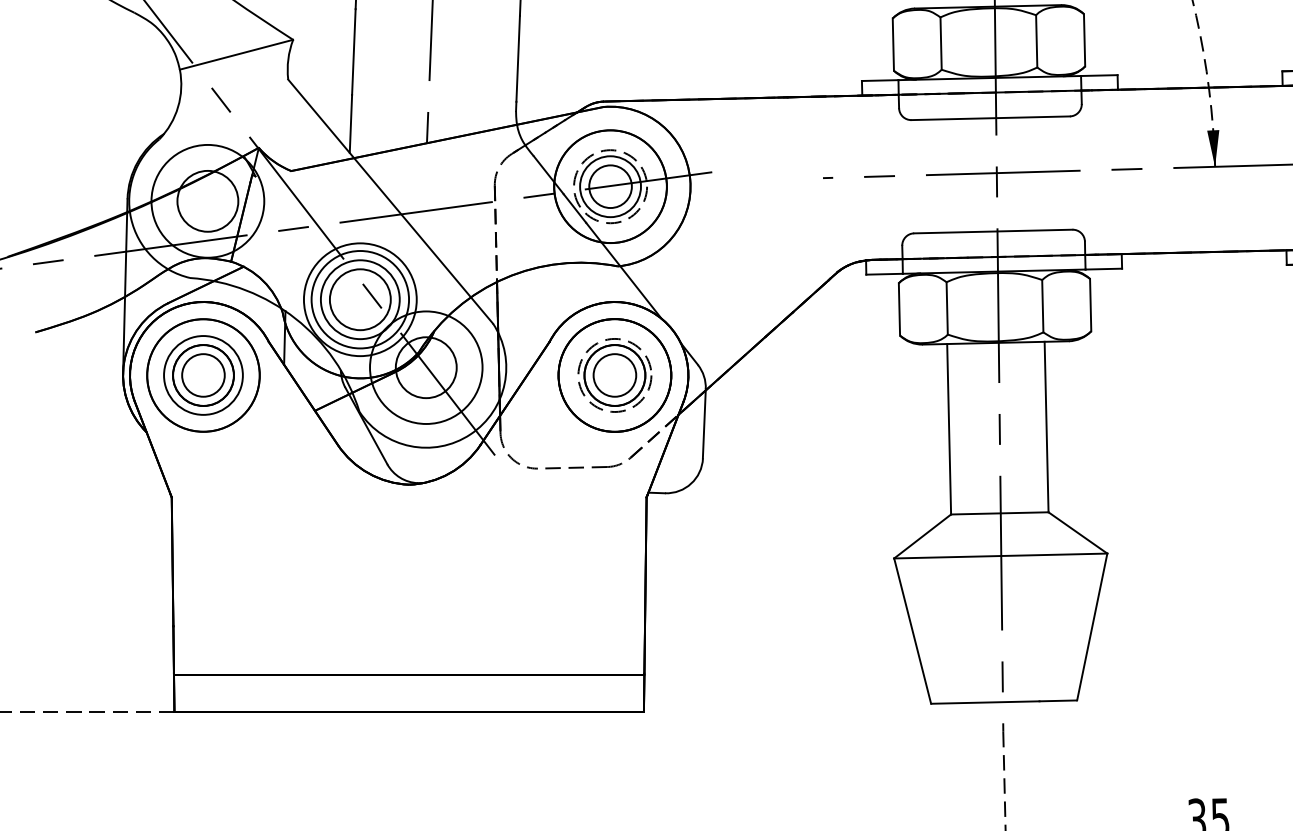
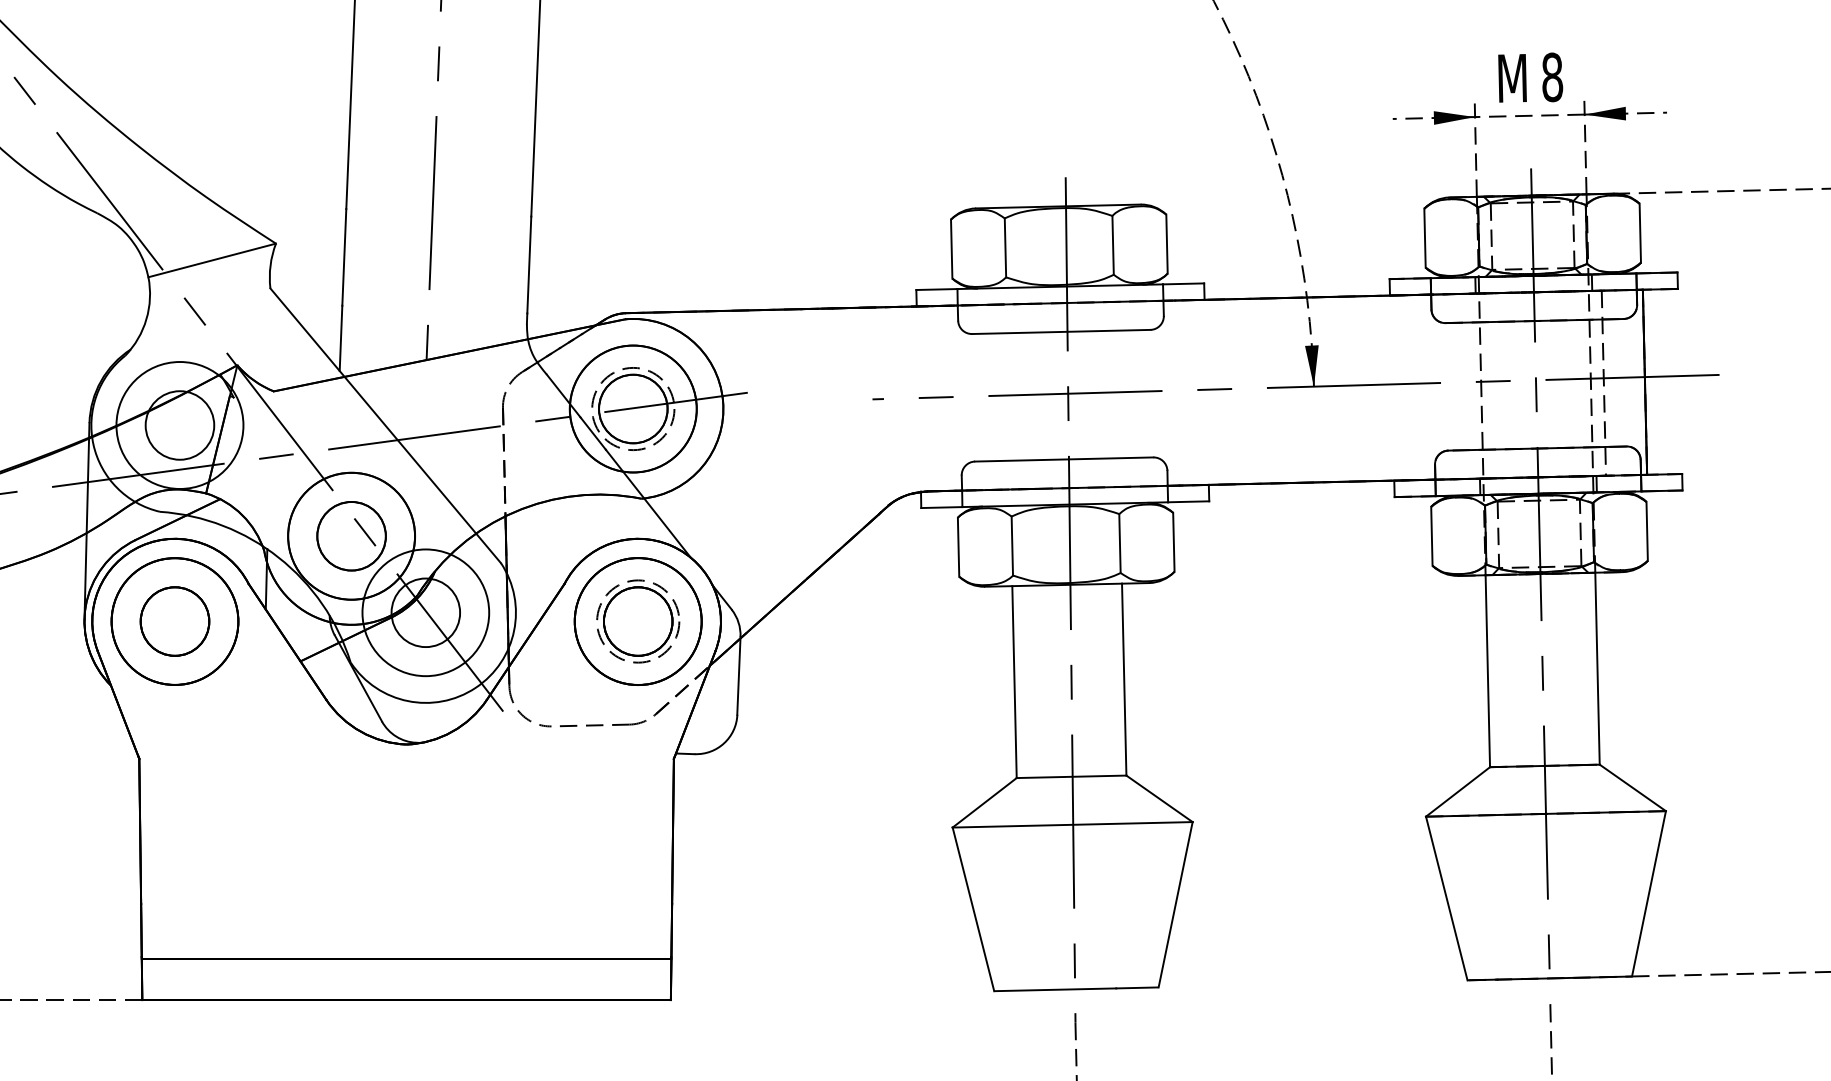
circle: (610, 186) -> (633, 408), size x1.43
circle: (360, 299) -> (351, 535), size x0.62
circle: (360, 299) -> (351, 535), size x1.43
circle: (203, 375) -> (174, 621), size x1.43
circle: (203, 375) -> (174, 621), size x1.43
circle: (614, 375) -> (637, 621), size x1.43

